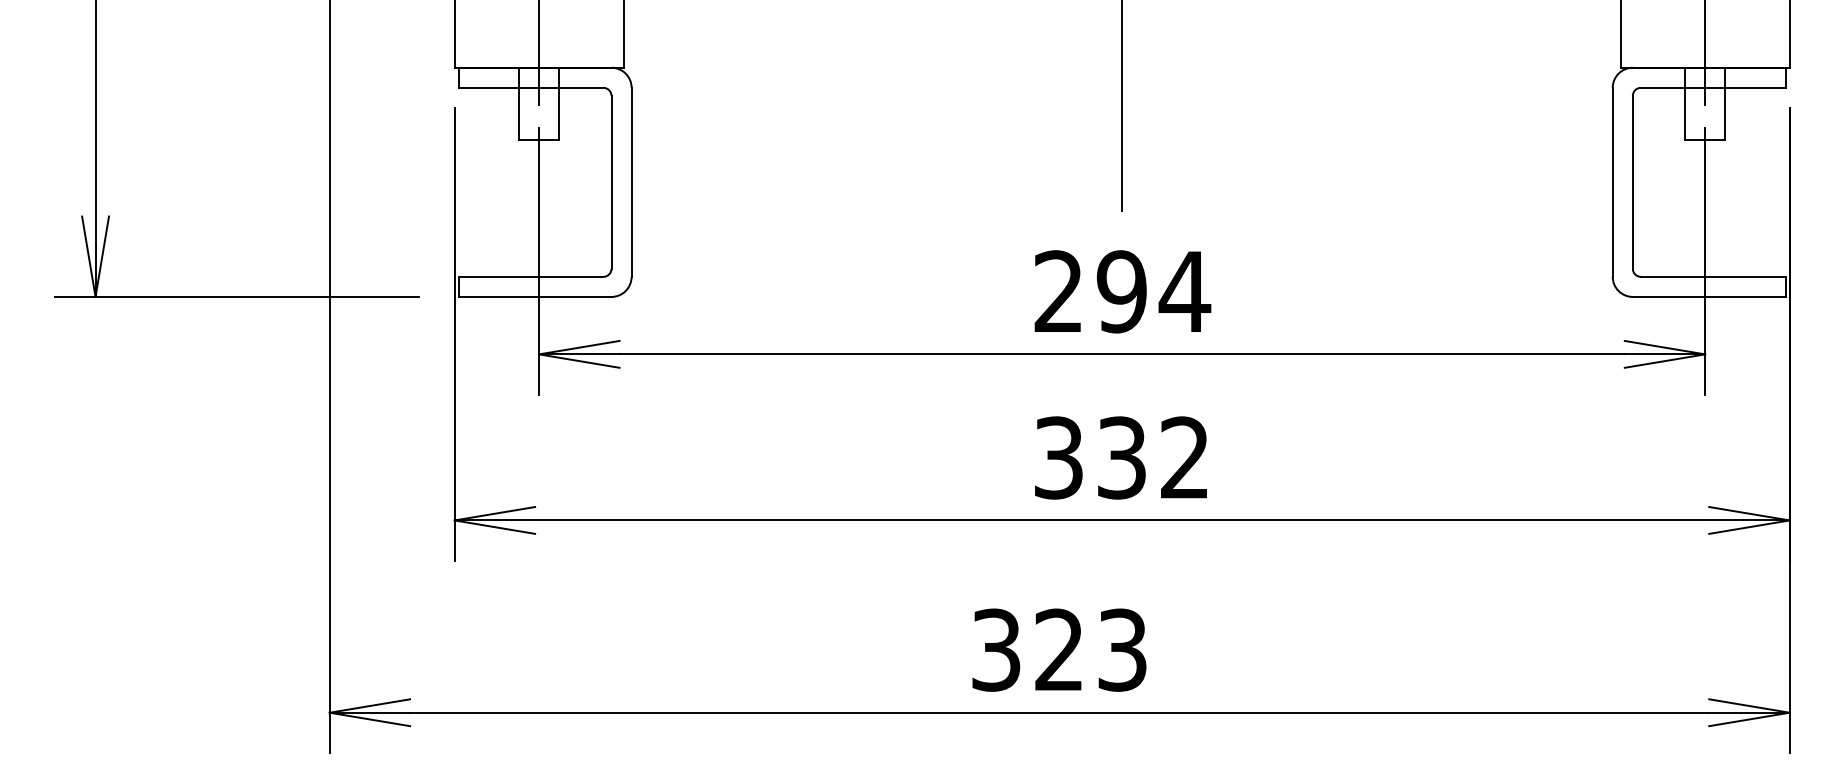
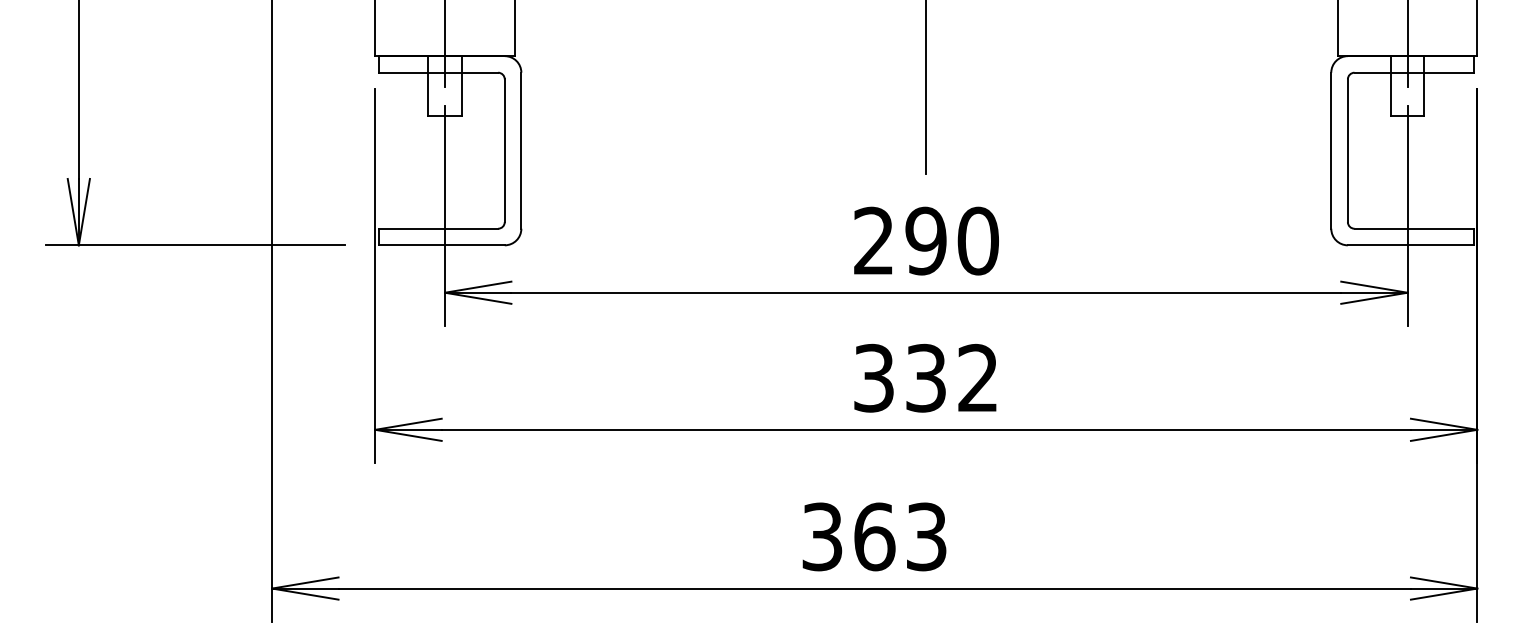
text: (1184, 291) -> (977, 240), 294 -> 290
text: (1059, 649) -> (874, 536), 323 -> 363

